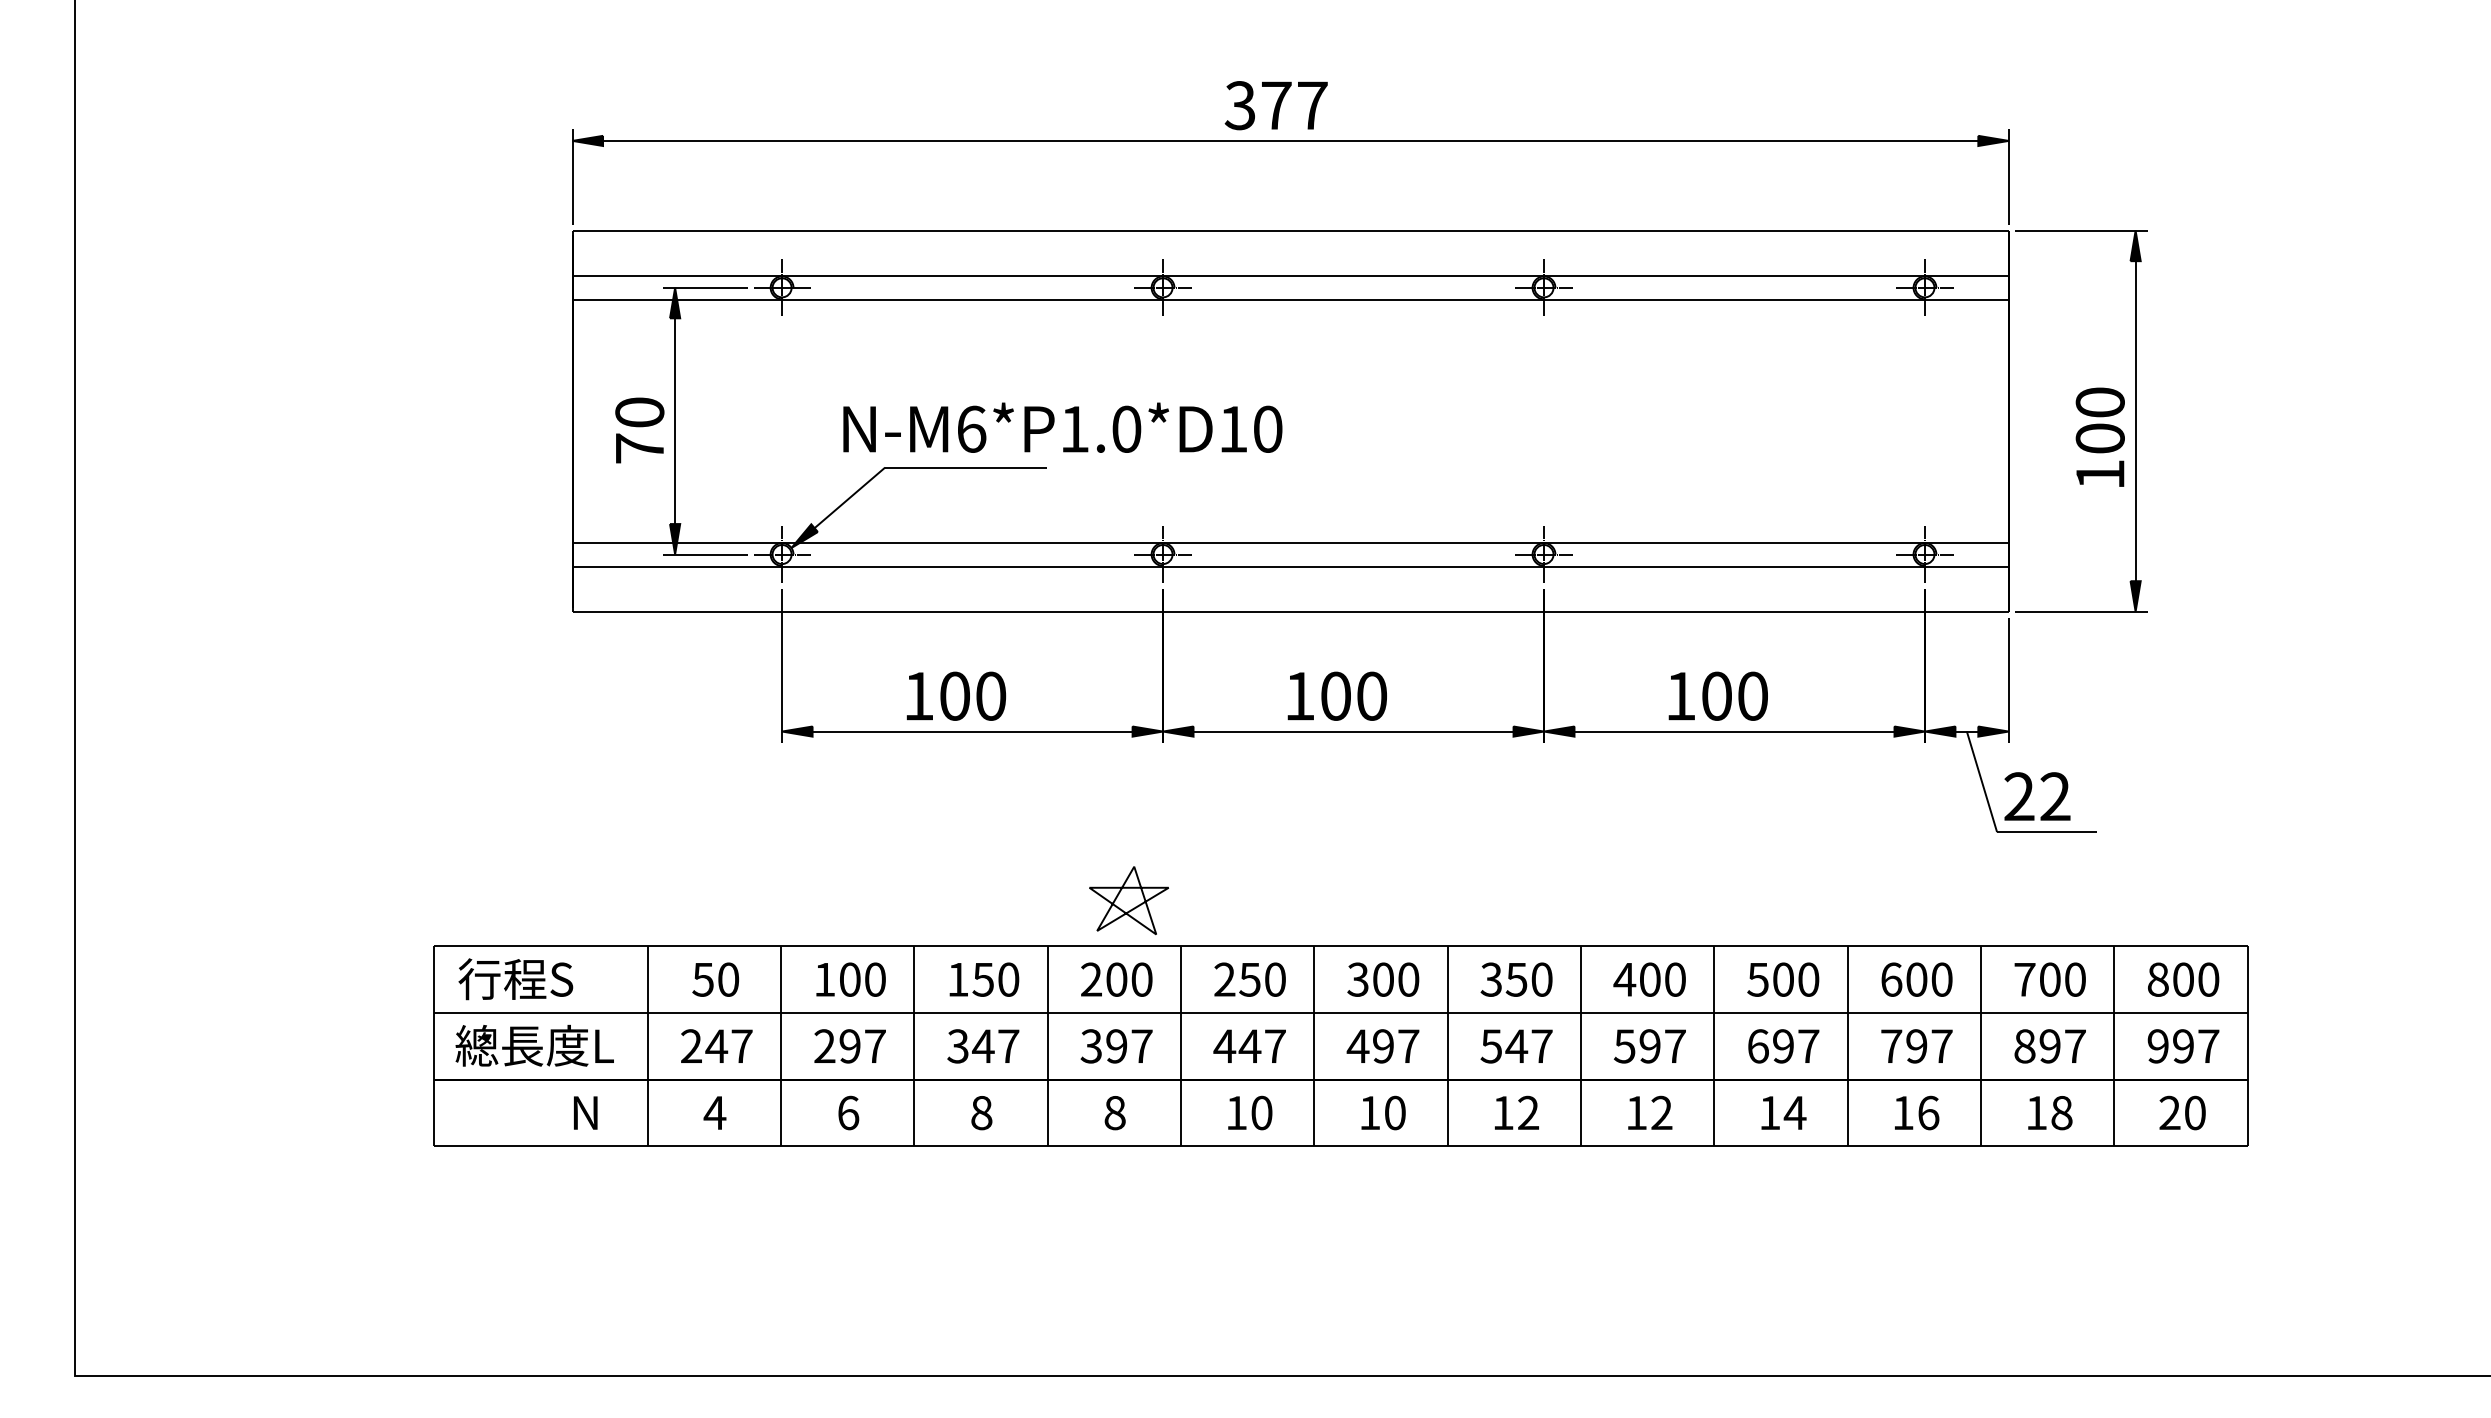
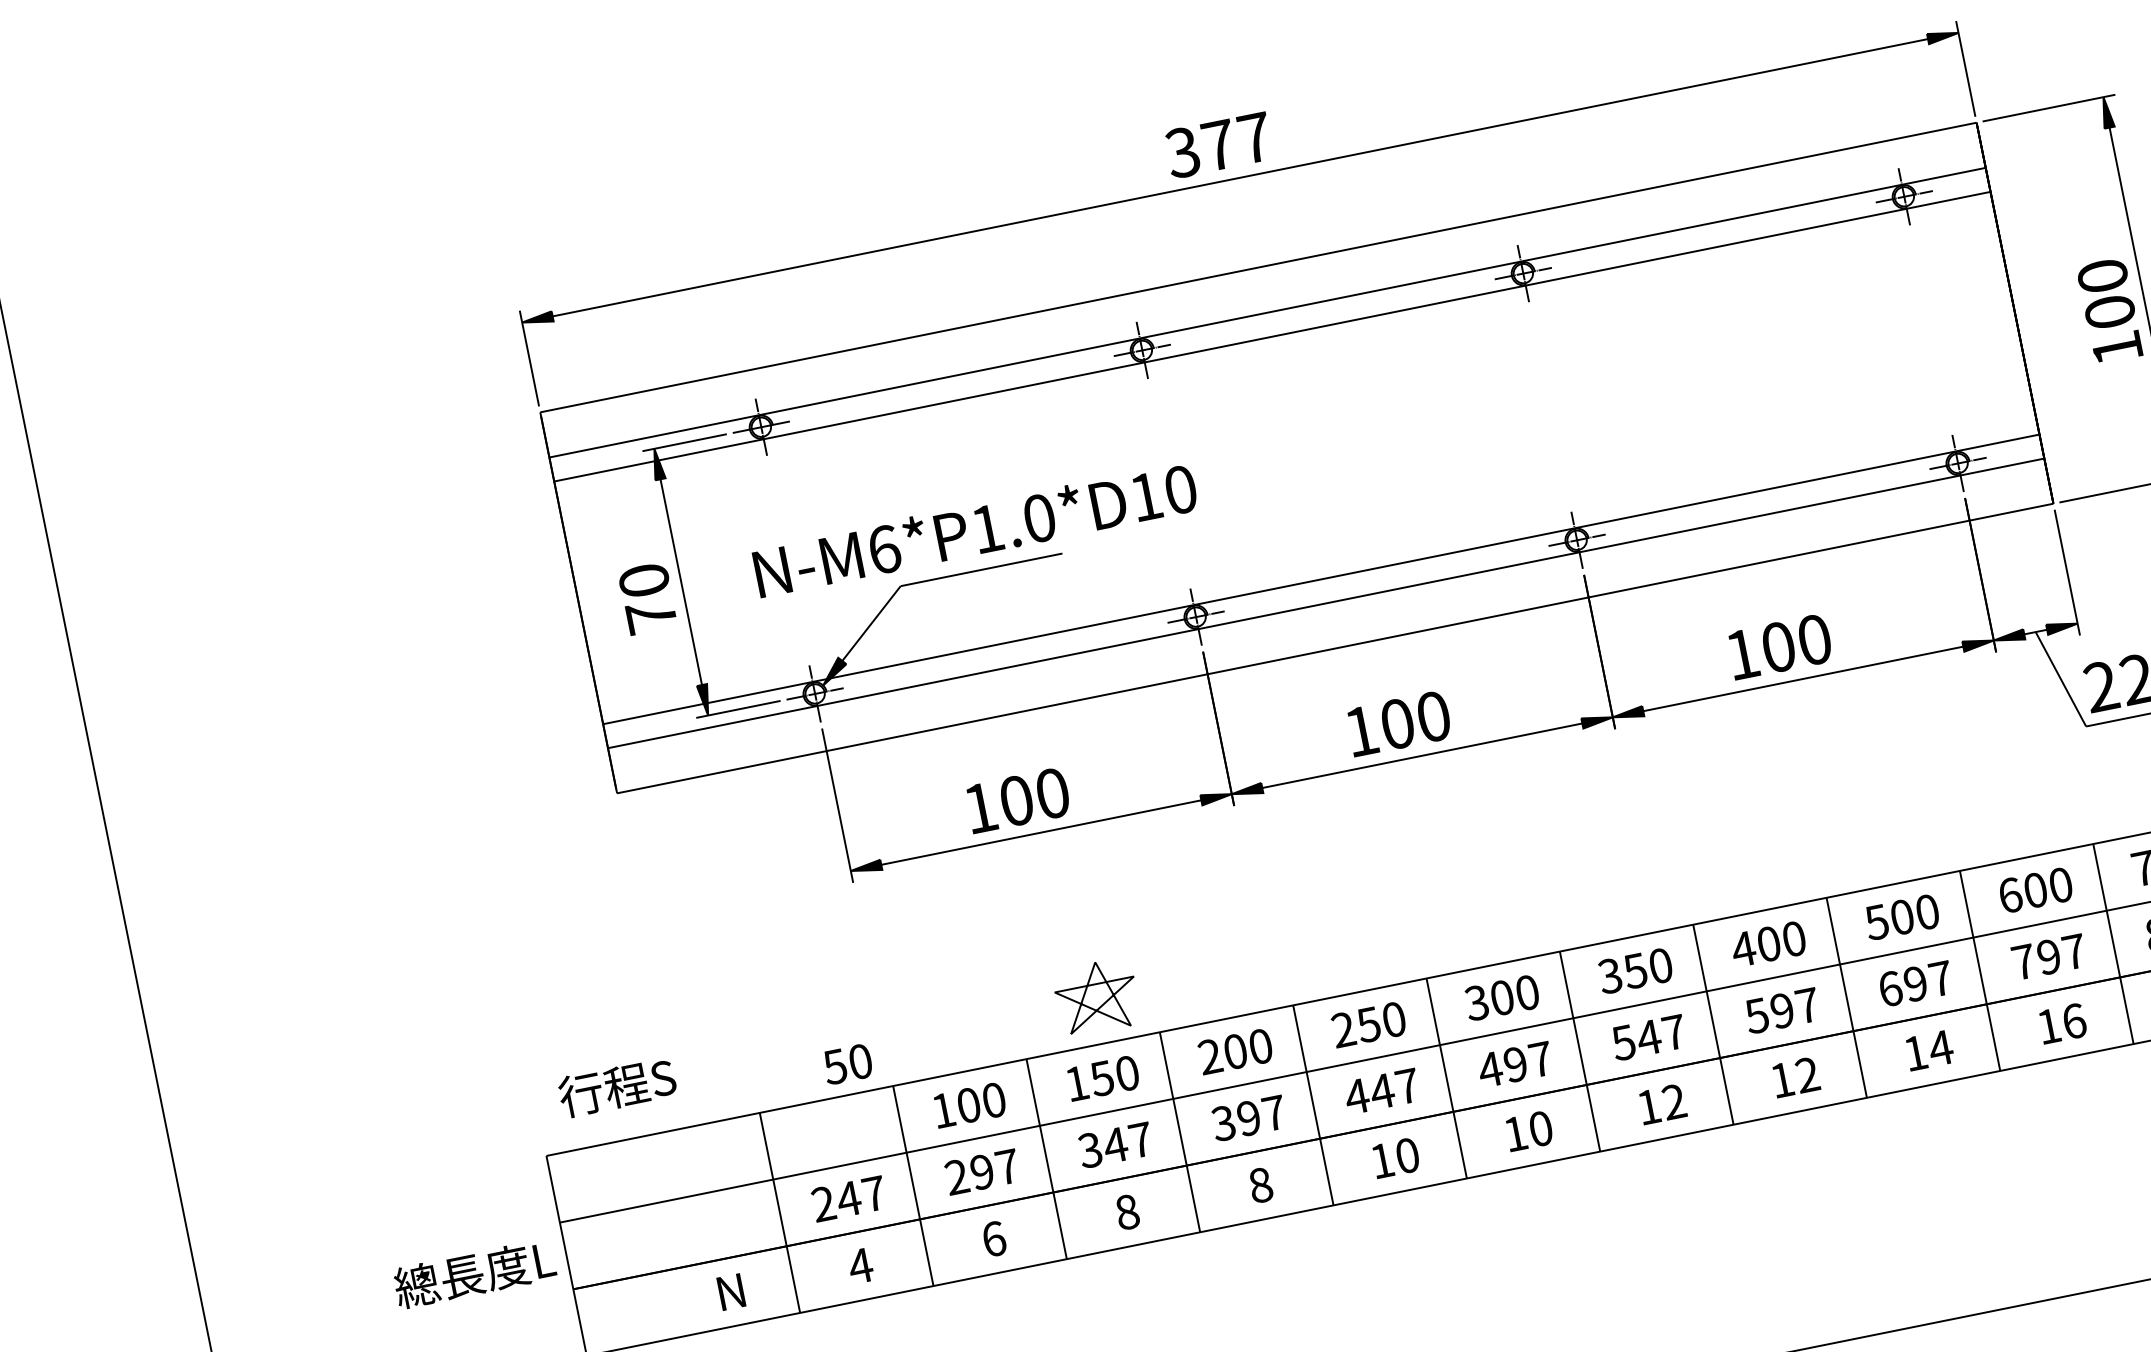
text: (1062, 427) -> (974, 529), moved
part: (1128, 900) -> (1096, 997), moved
text: (515, 979) -> (617, 1087), moved
text: (715, 979) -> (847, 1064), moved
text: (534, 1045) -> (474, 1273), moved

